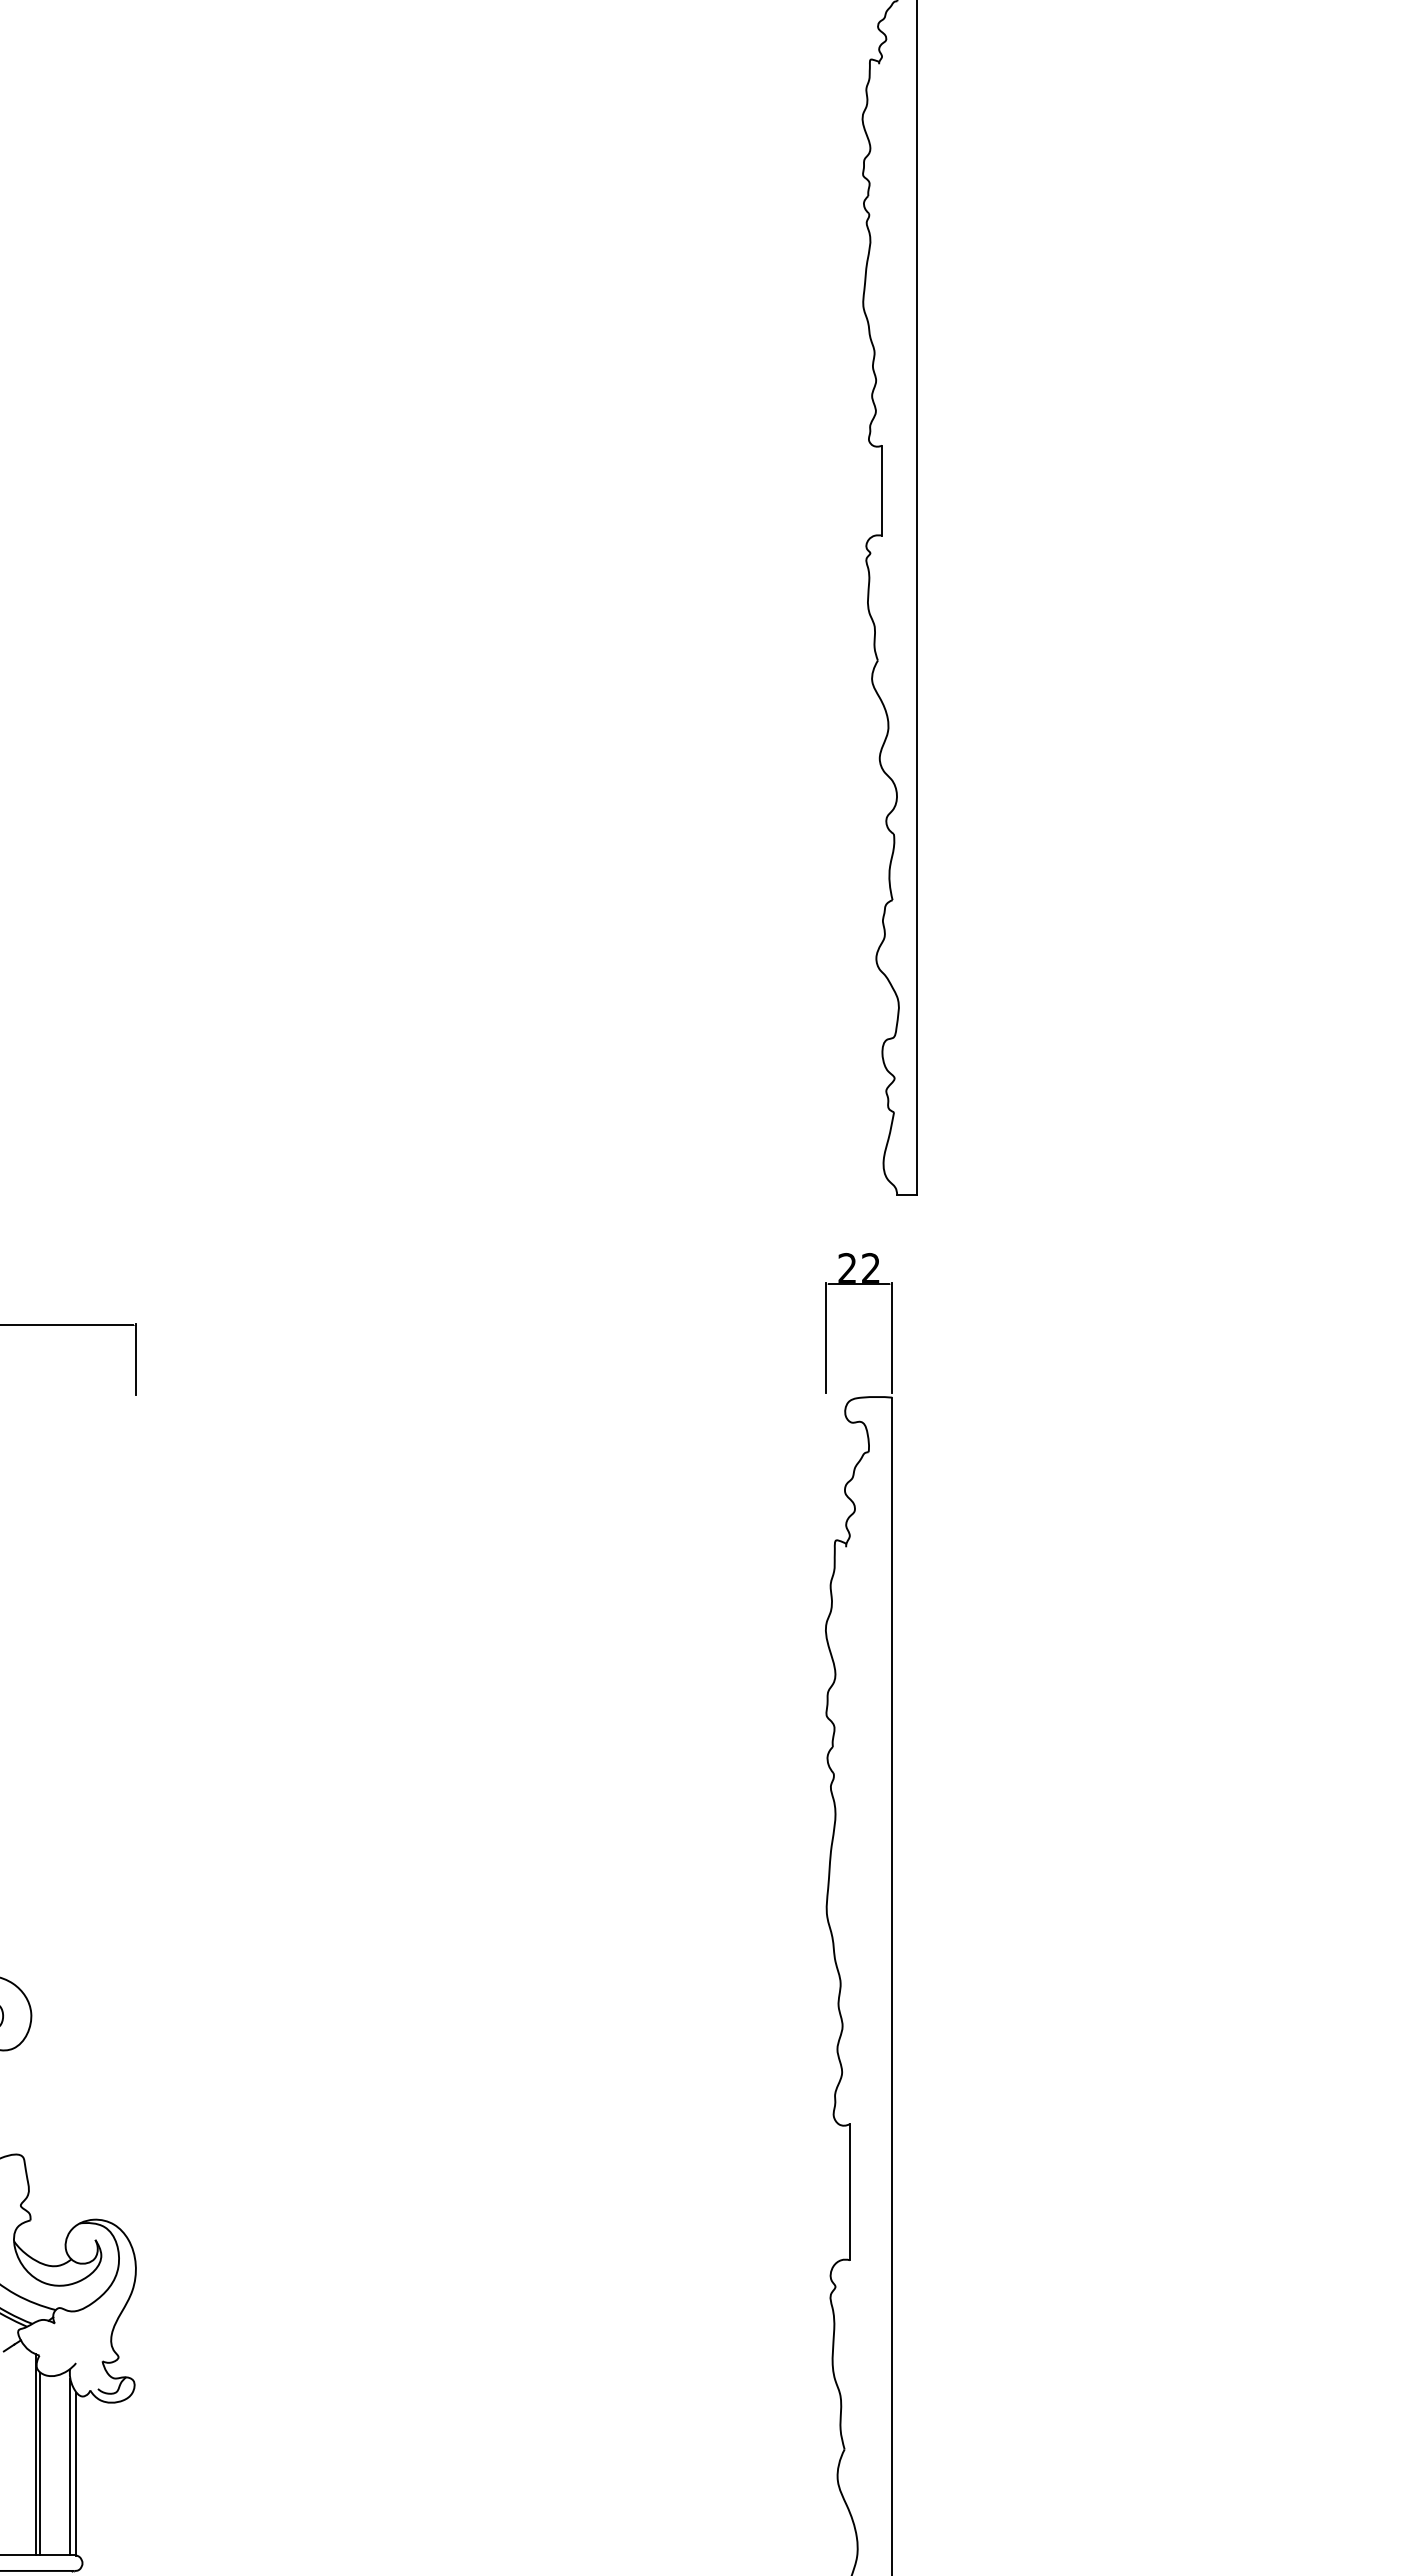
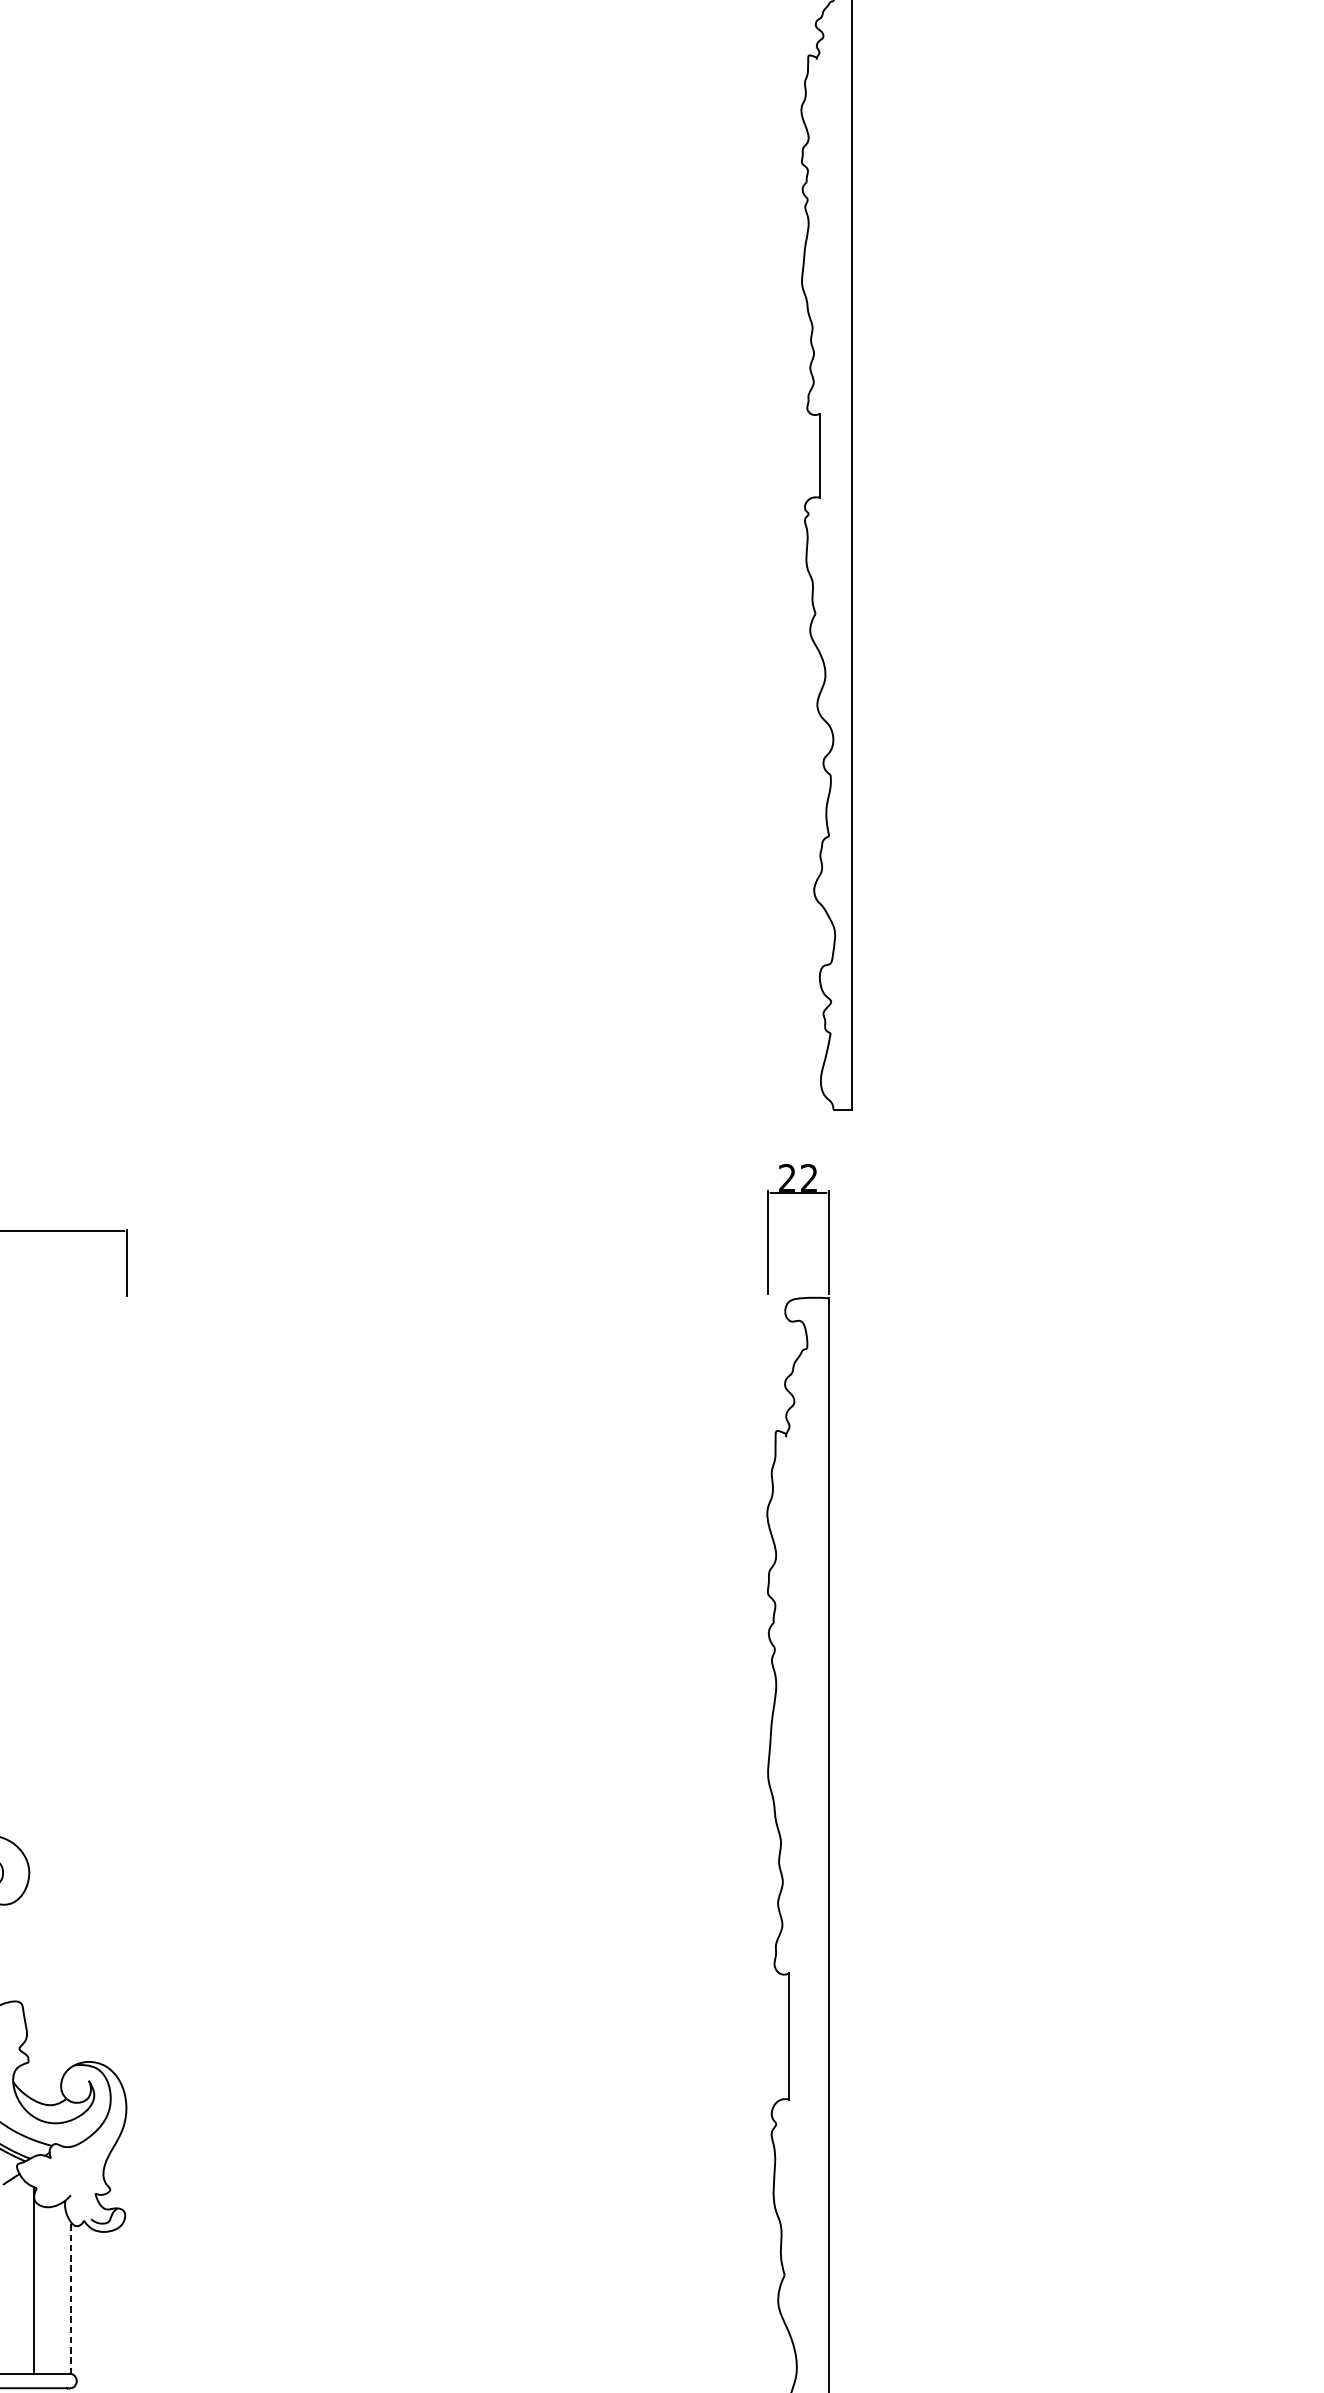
line: (40, 2463) -> (37, 2288), removed
line: (70, 2467) -> (65, 2292), removed
line: (76, 2474) -> (71, 2298), solid -> dashed

